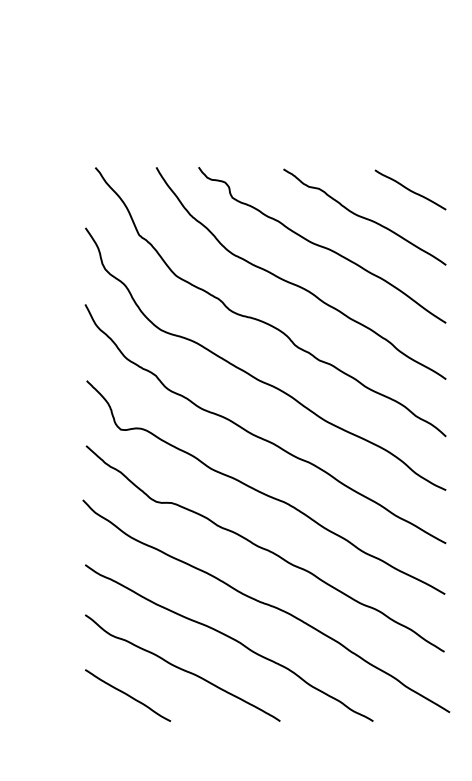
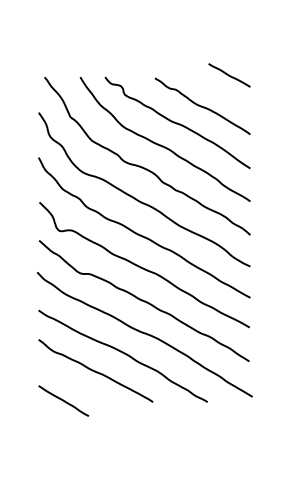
line: (410, 190) -> (229, 75), moved
line: (127, 694) -> (63, 400), moved

